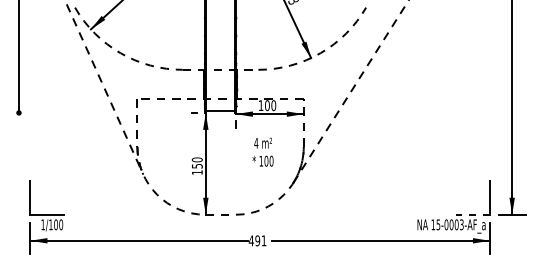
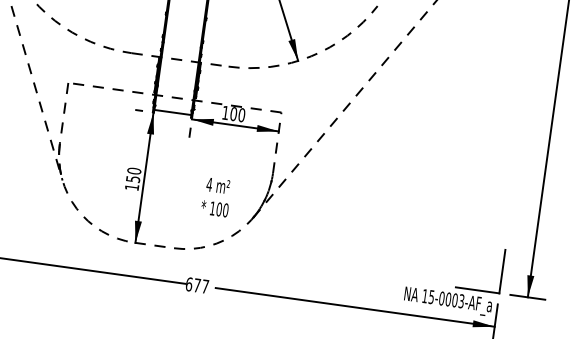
text: (262, 151) -> (215, 196), moved
line: (472, 214) -> (477, 289), dashed -> solid
text: (257, 240) -> (197, 285), 491 -> 677

